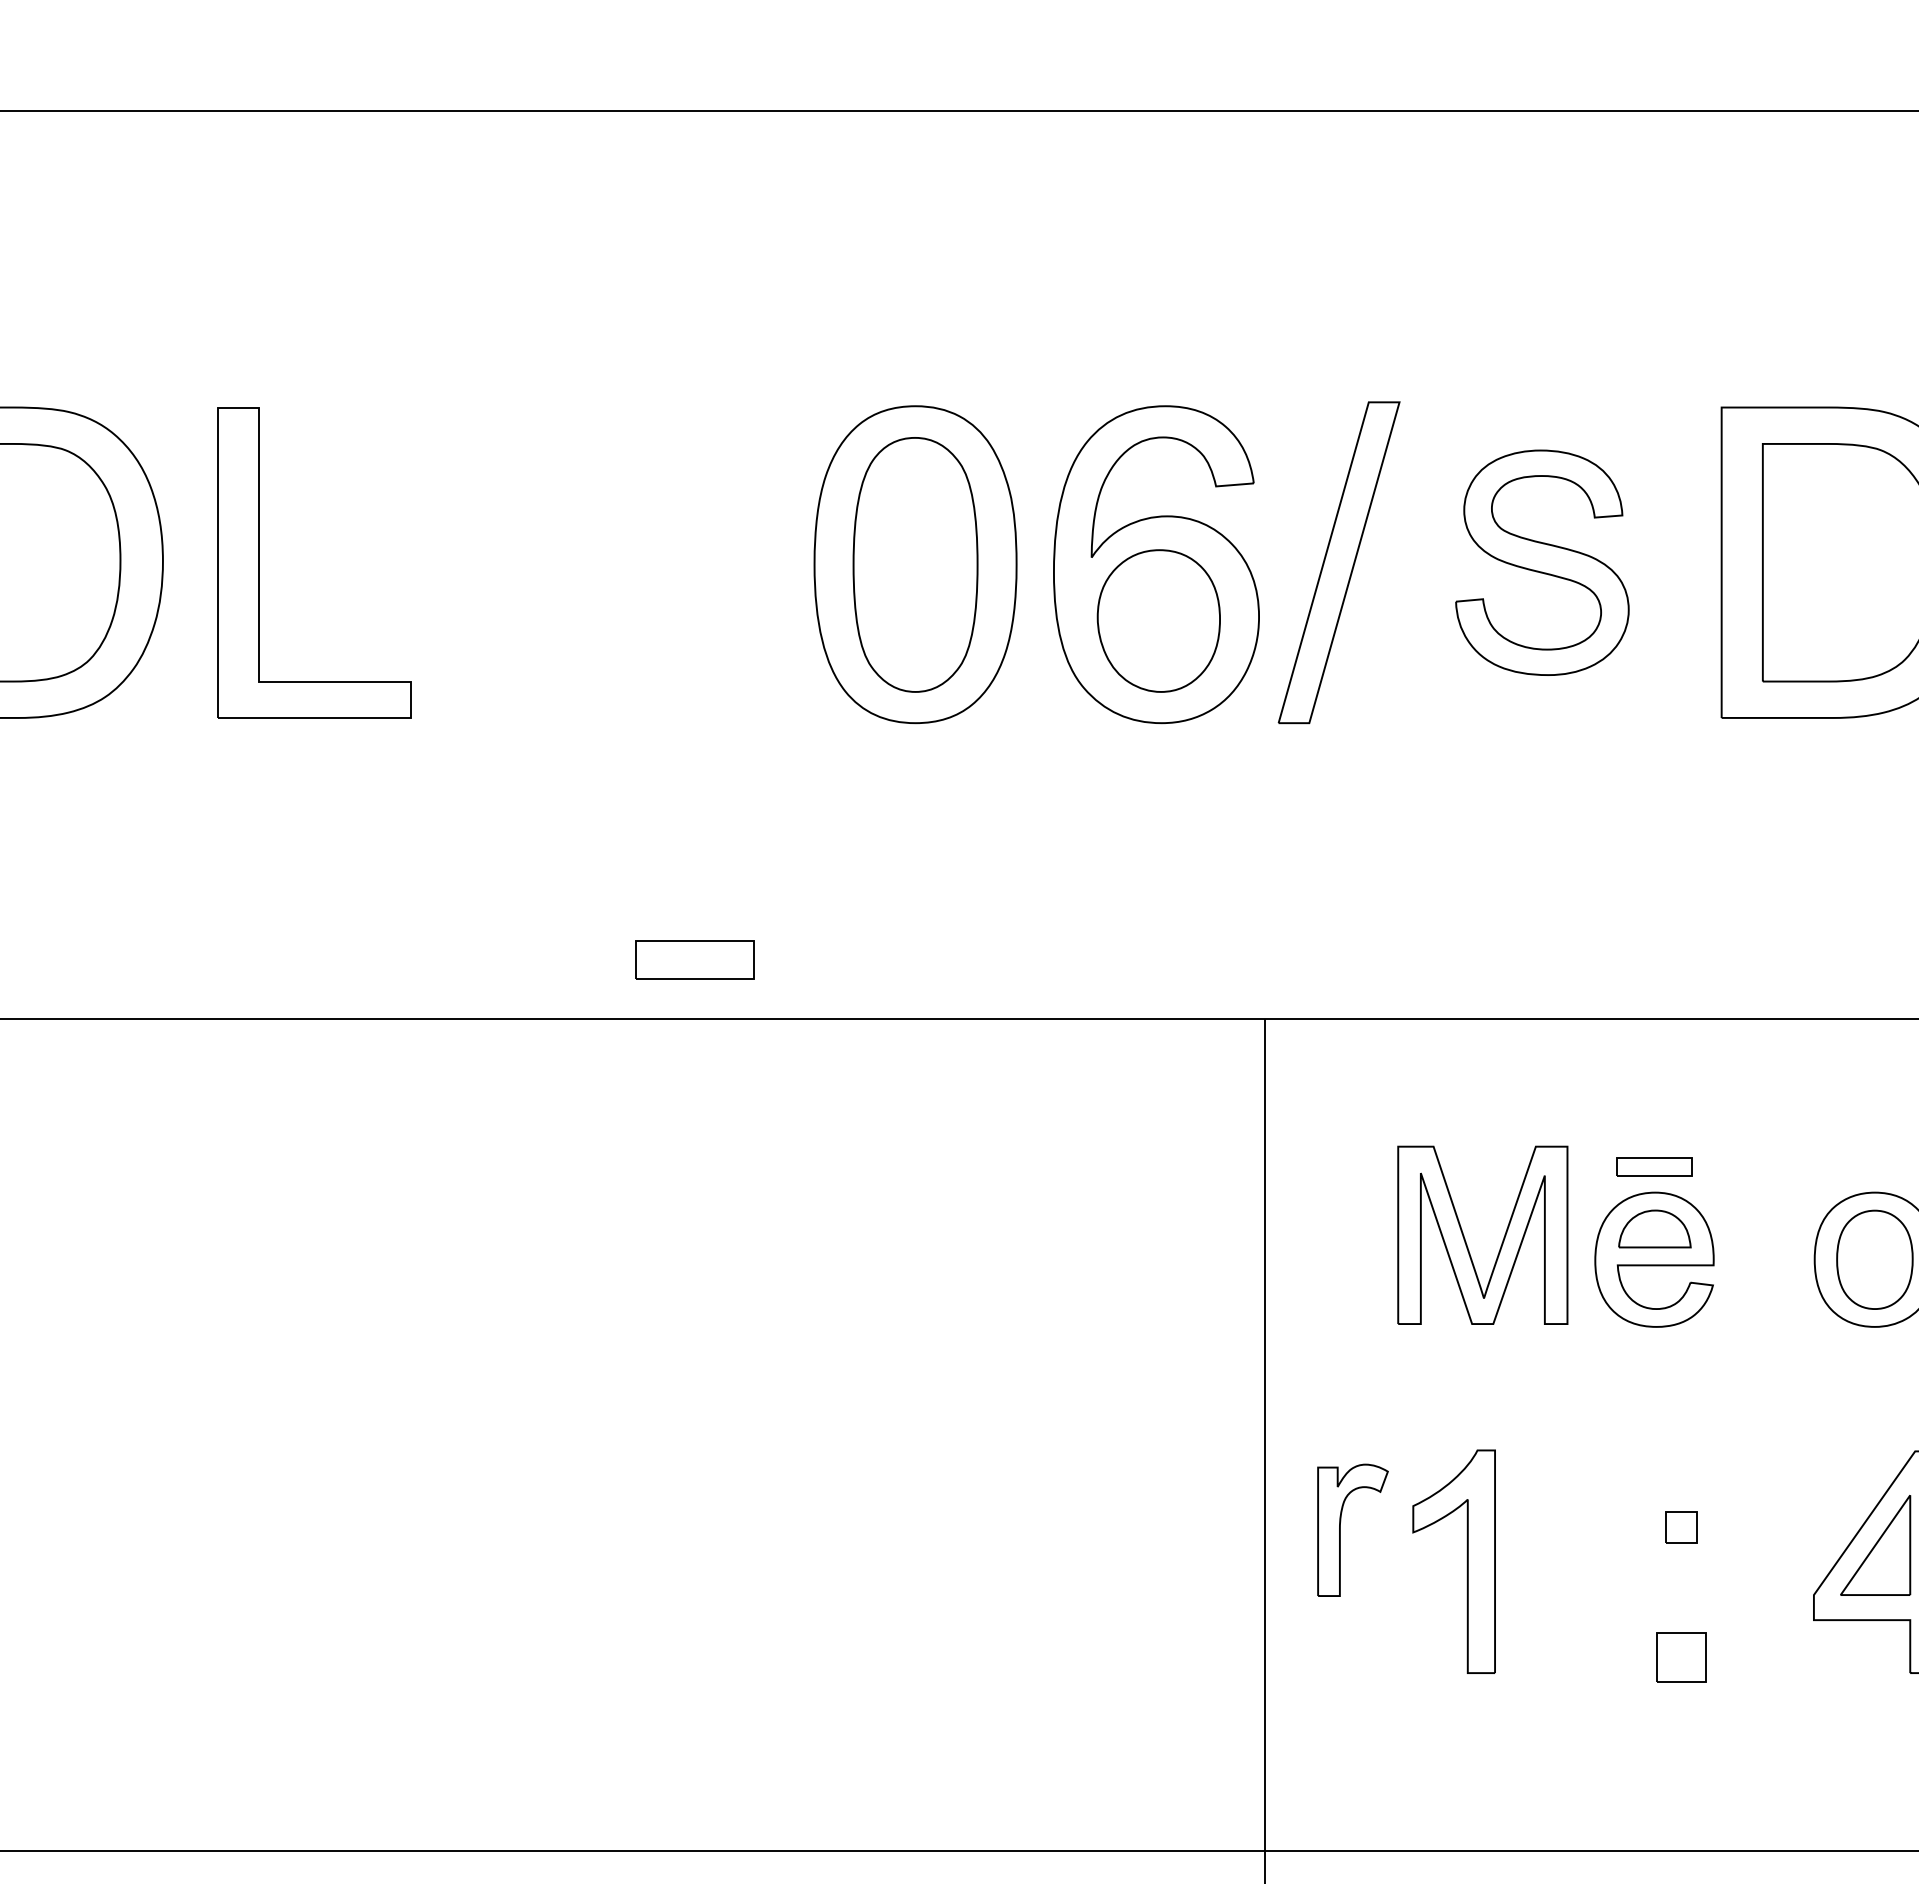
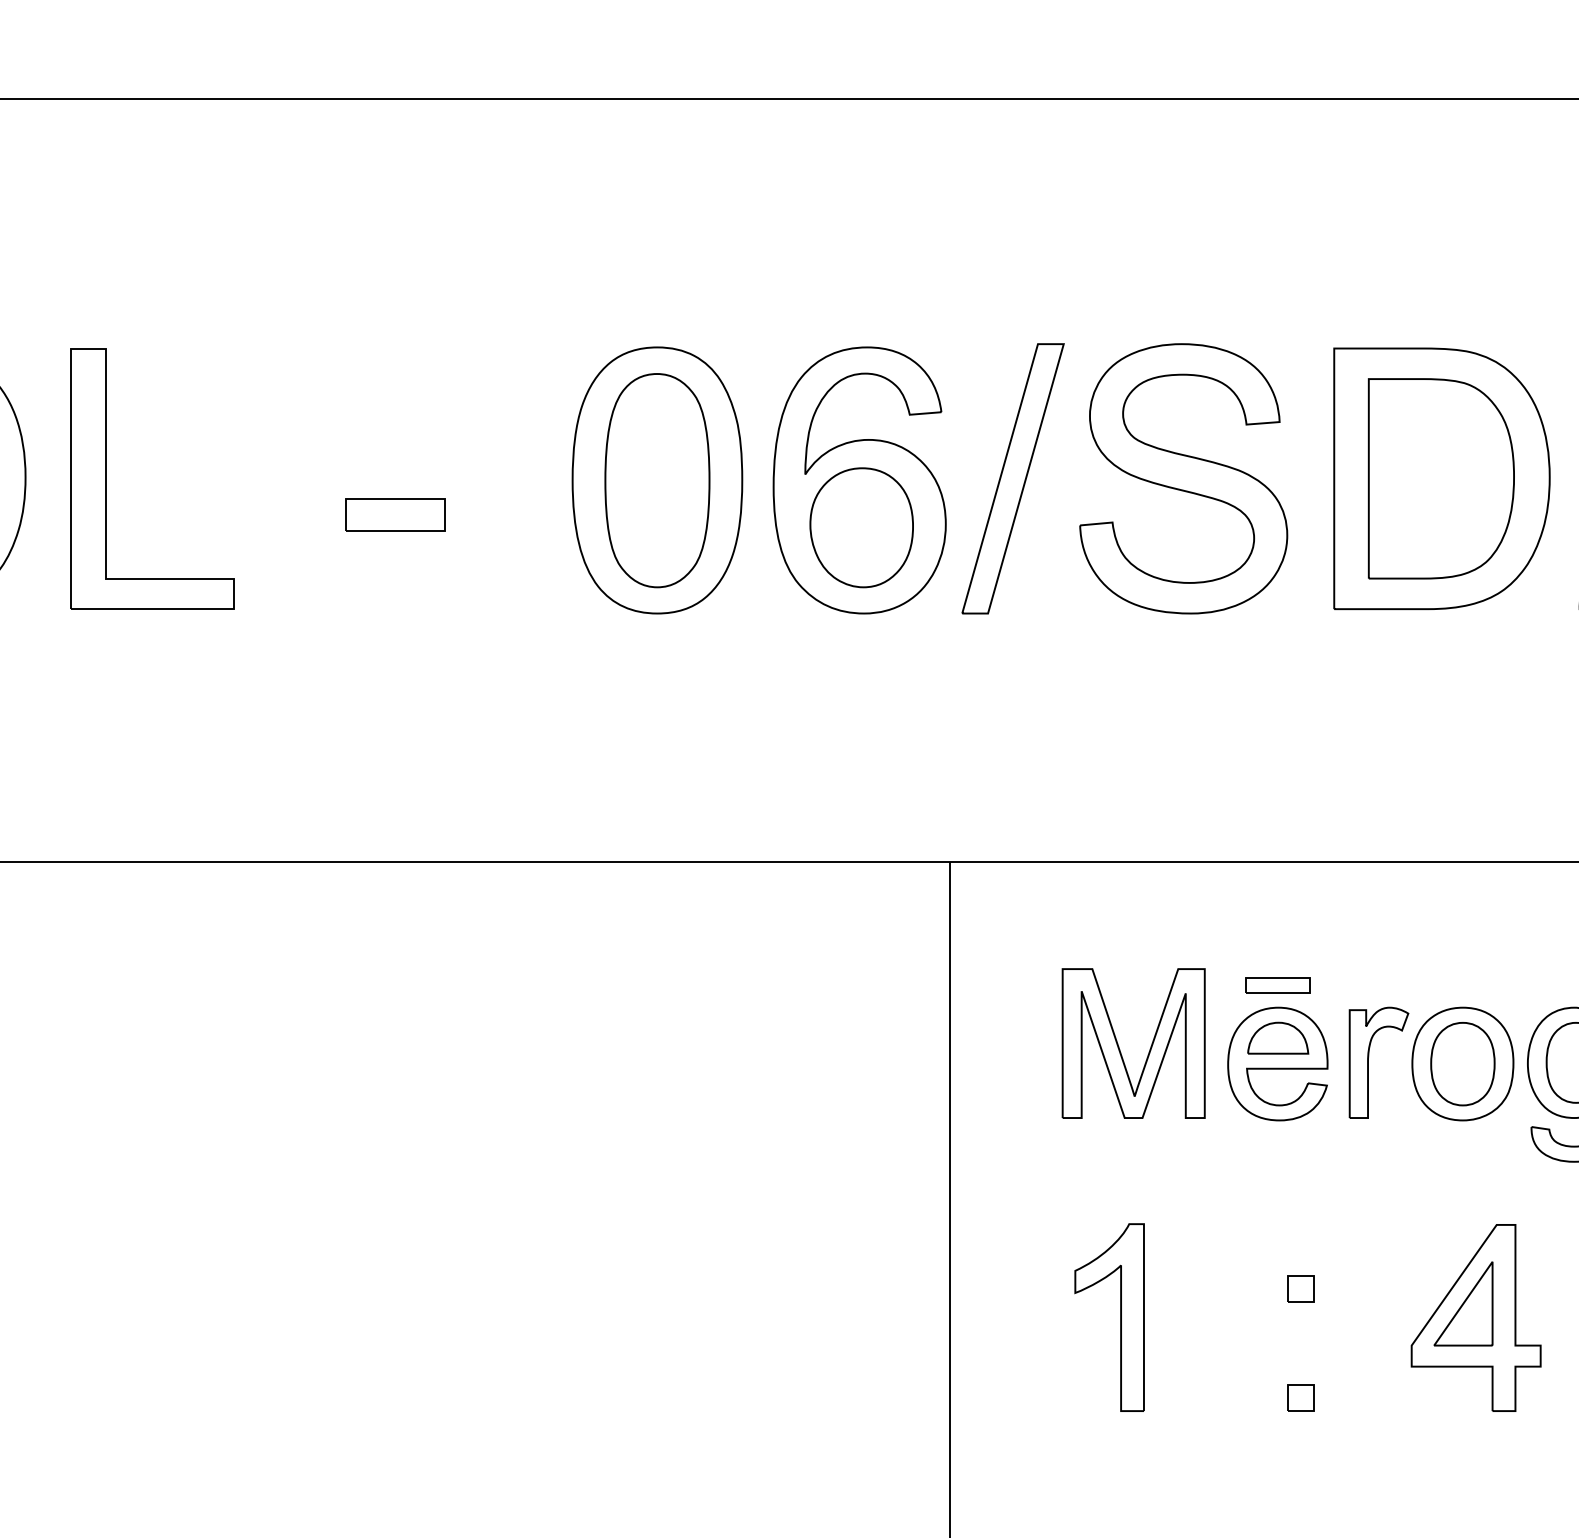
part: (1542, 562) -> (1183, 478), size x1.43
part: (694, 959) -> (395, 514), moved
part: (1340, 1529) -> (1368, 1062), moved
part: (1681, 1657) -> (1300, 1397), size x0.62

